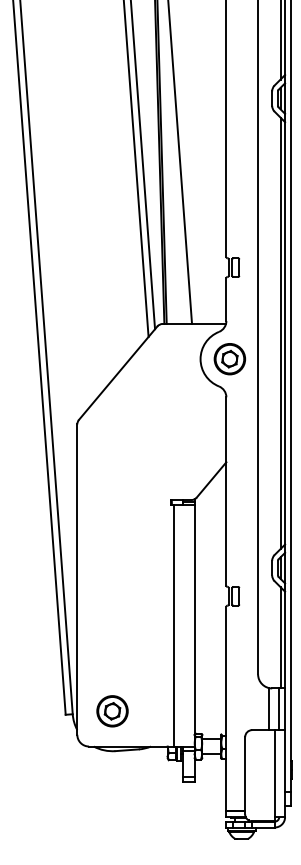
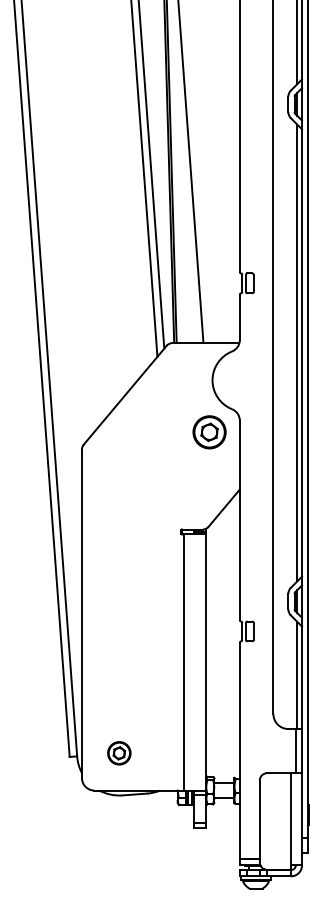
part: (229, 359) -> (209, 432), moved
line: (268, 708) -> (284, 750), removed
part: (112, 711) -> (119, 753), size x0.7

